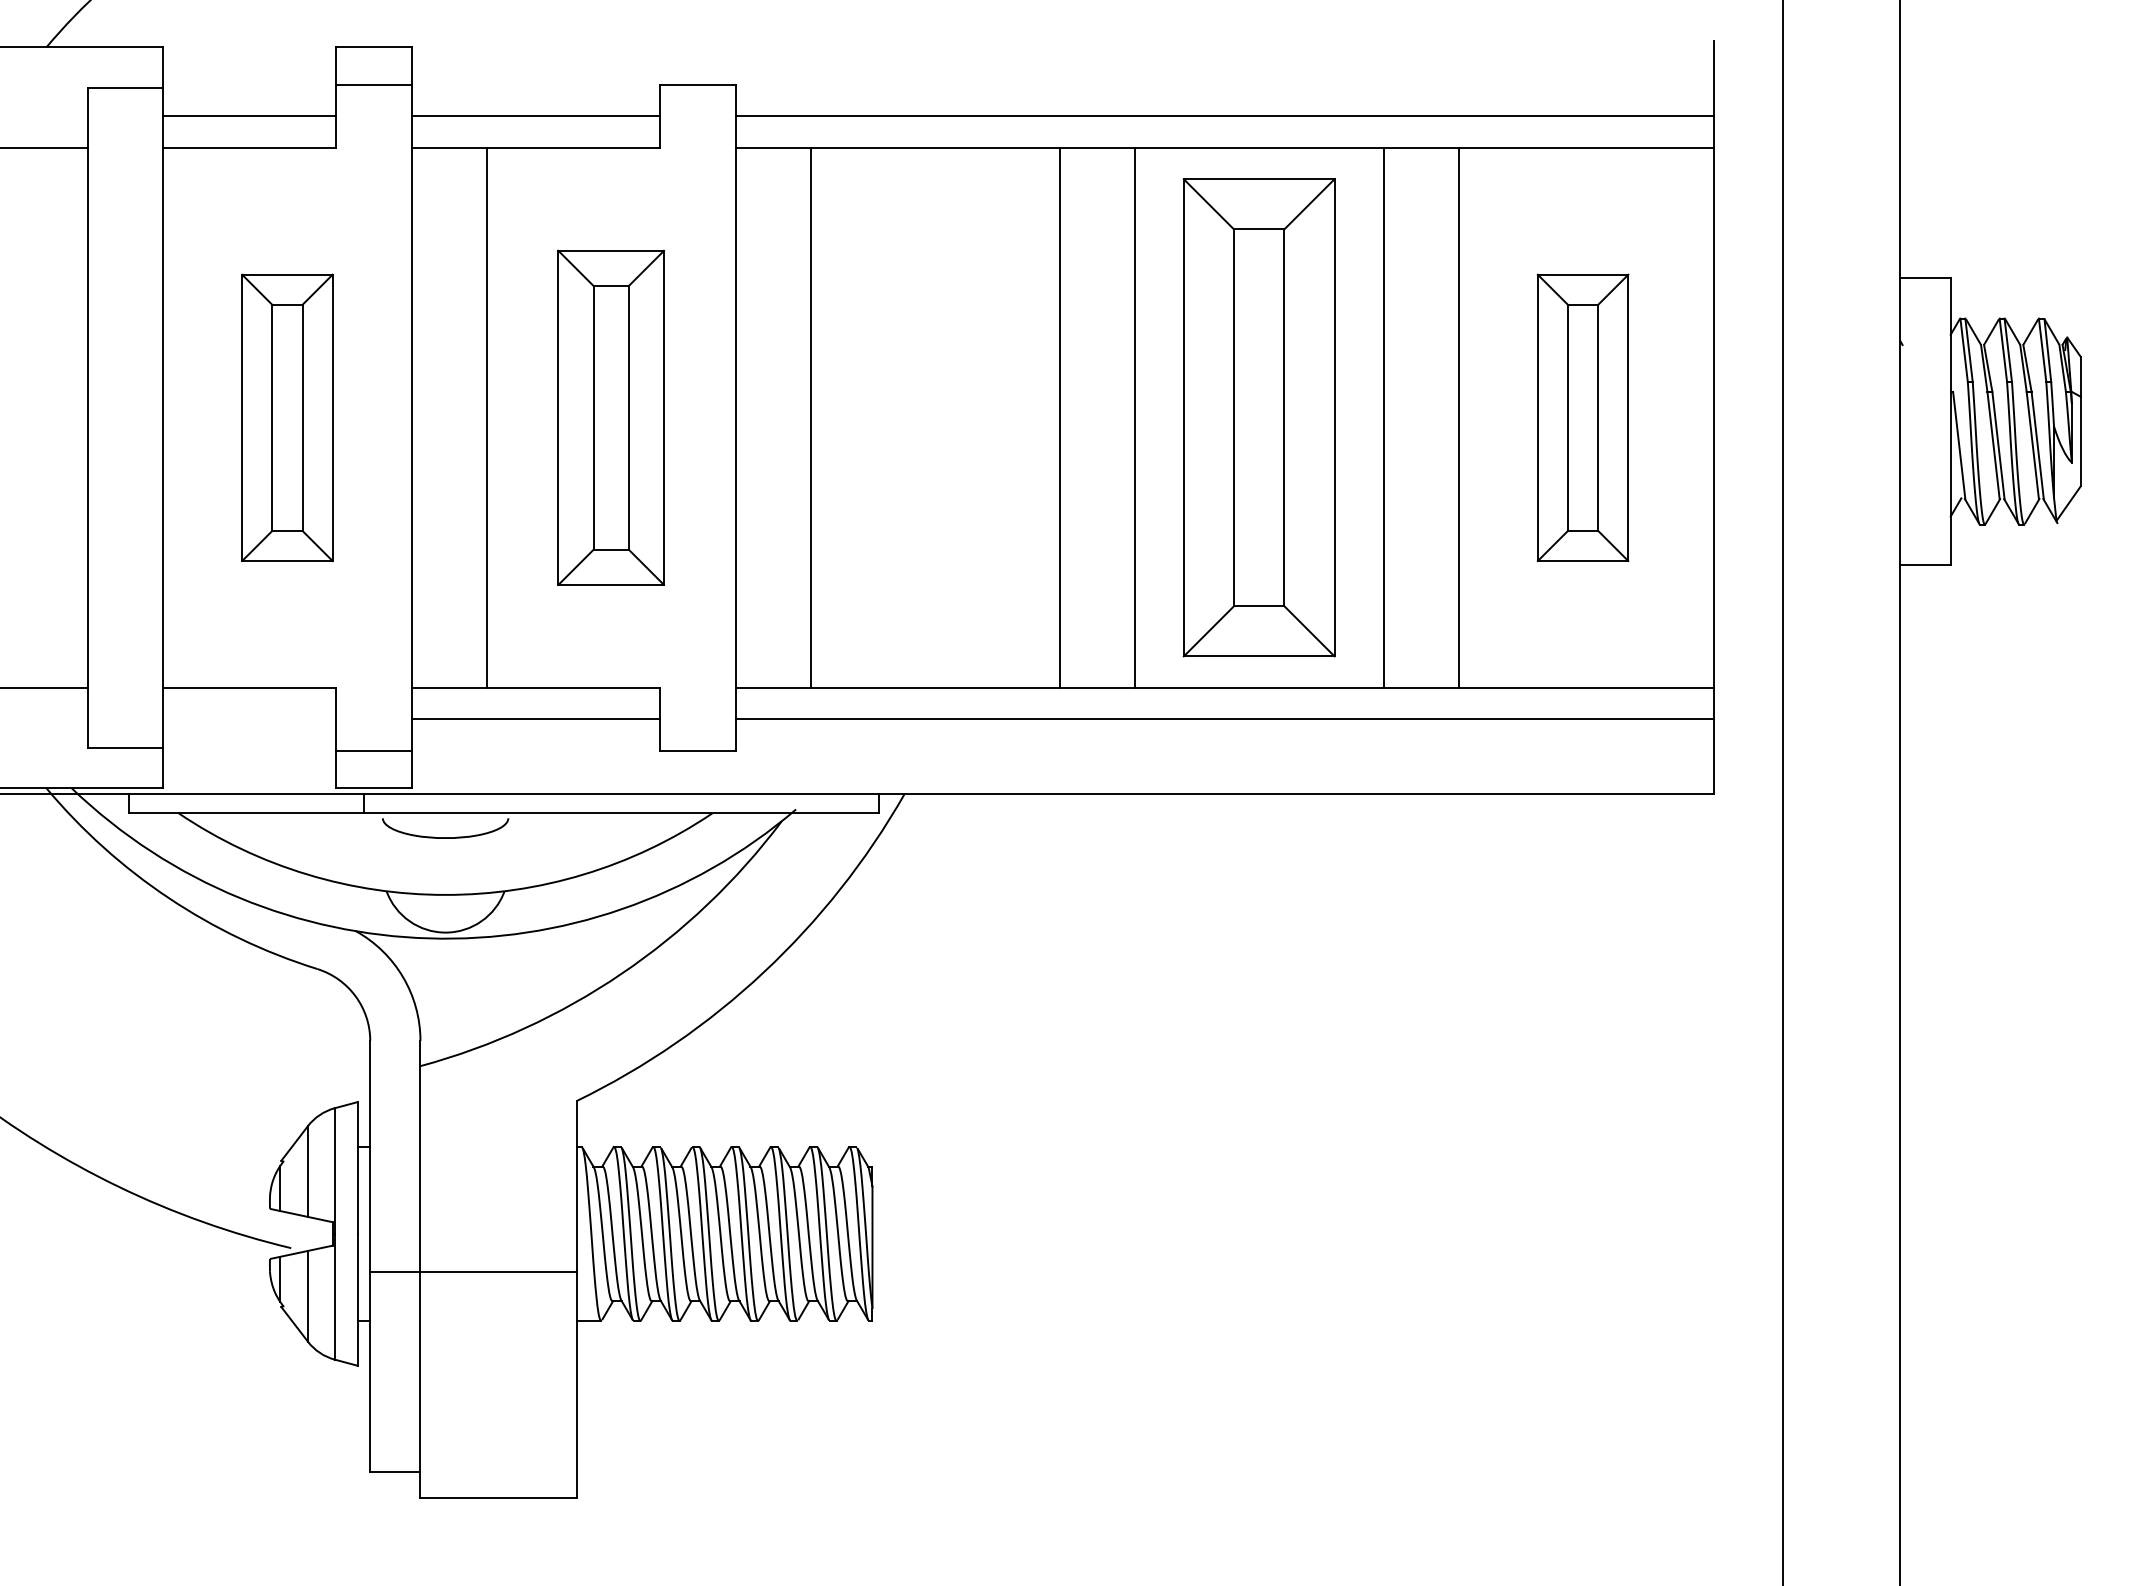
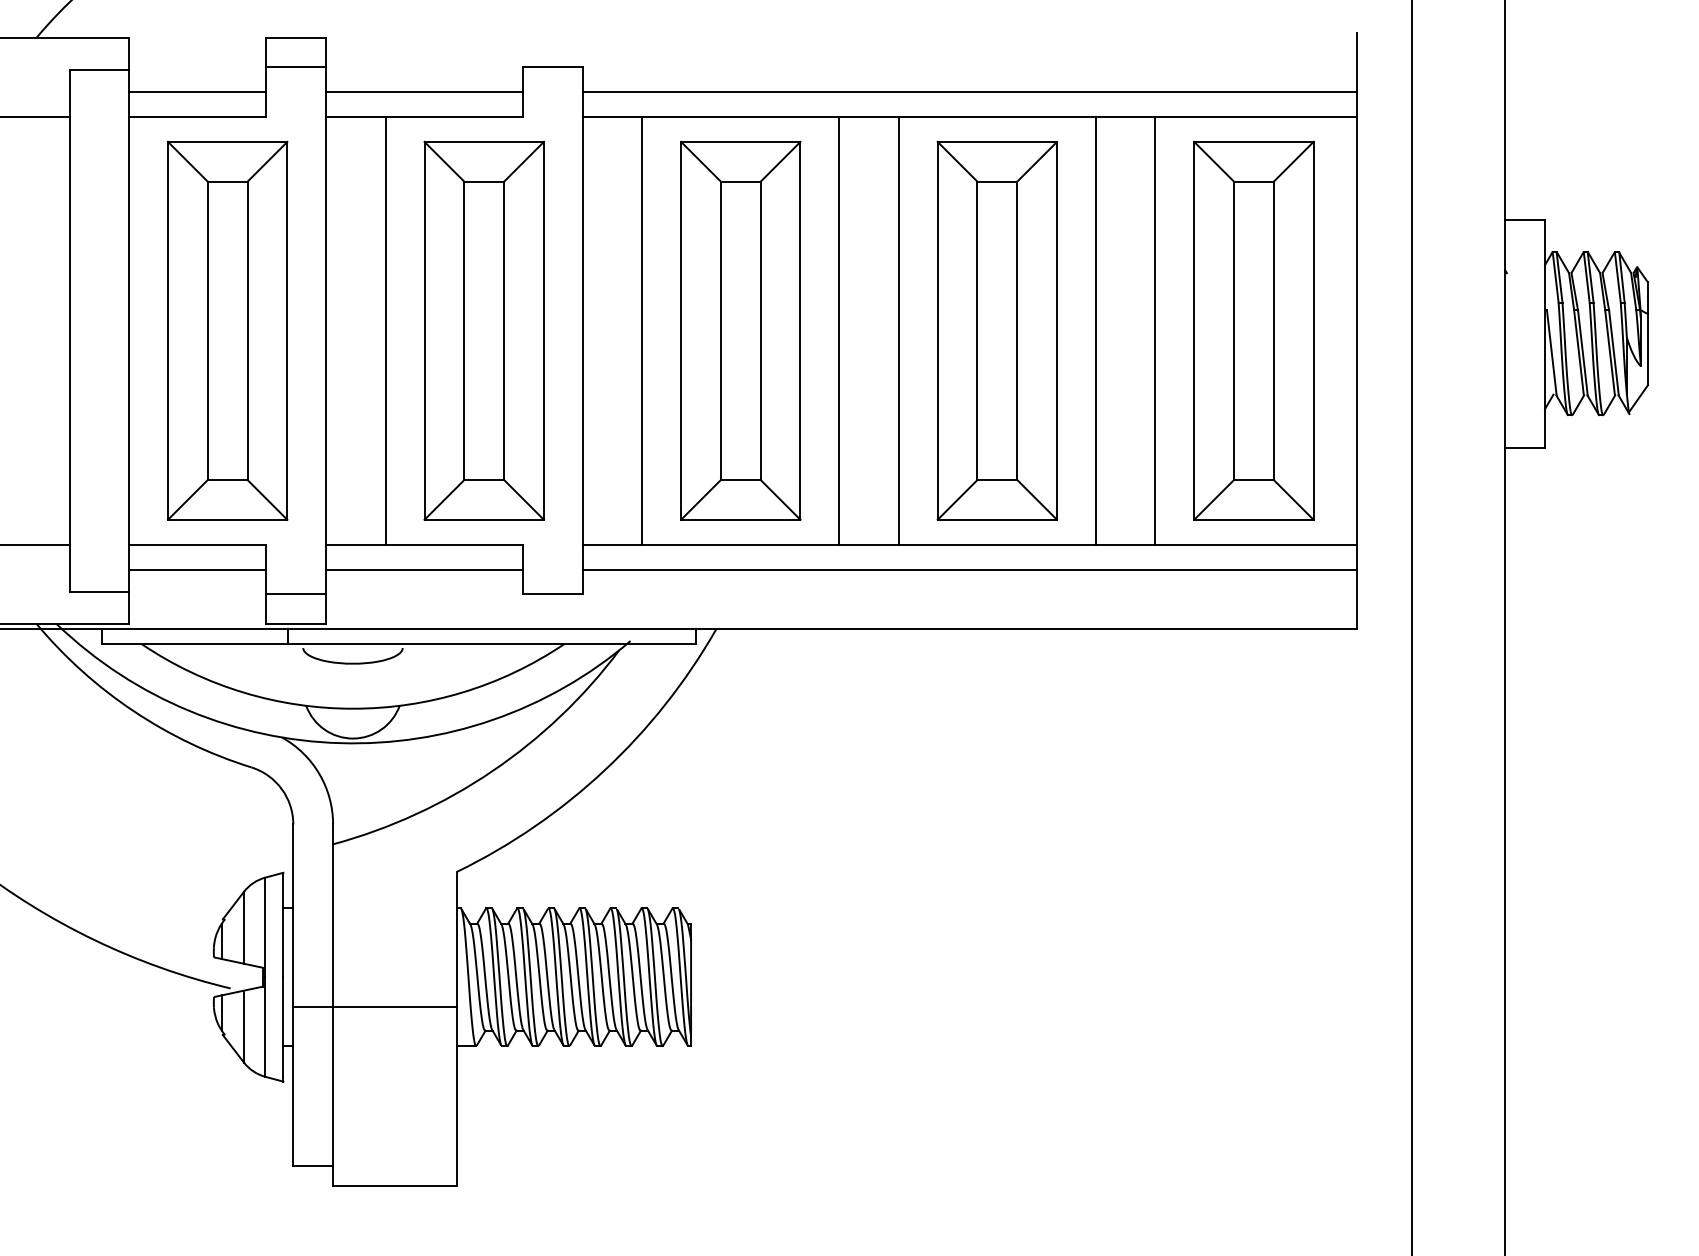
part: (287, 417) -> (227, 330), size x1.67
part: (610, 417) -> (483, 330), size x1.43
part: (934, 417) -> (740, 330), added
part: (1582, 417) -> (1253, 330), size x1.67
line: (249, 719) -> (197, 569), added

